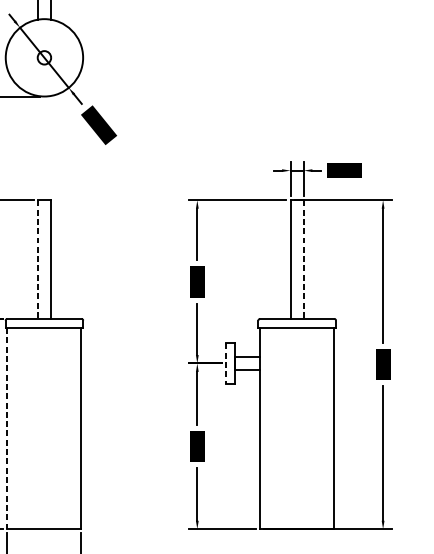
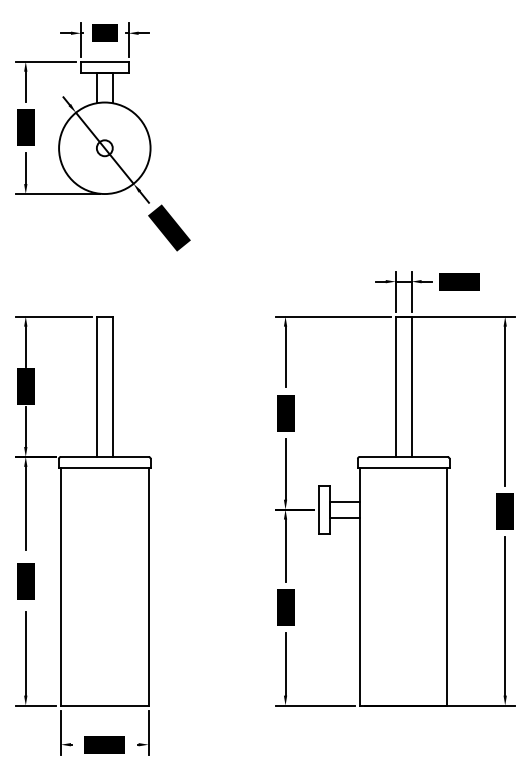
line: (37, 260) -> (96, 387), dashed -> solid
line: (303, 260) -> (411, 387), dashed -> solid
line: (226, 363) -> (319, 509), dashed -> solid
line: (7, 428) -> (61, 586), dashed -> solid

